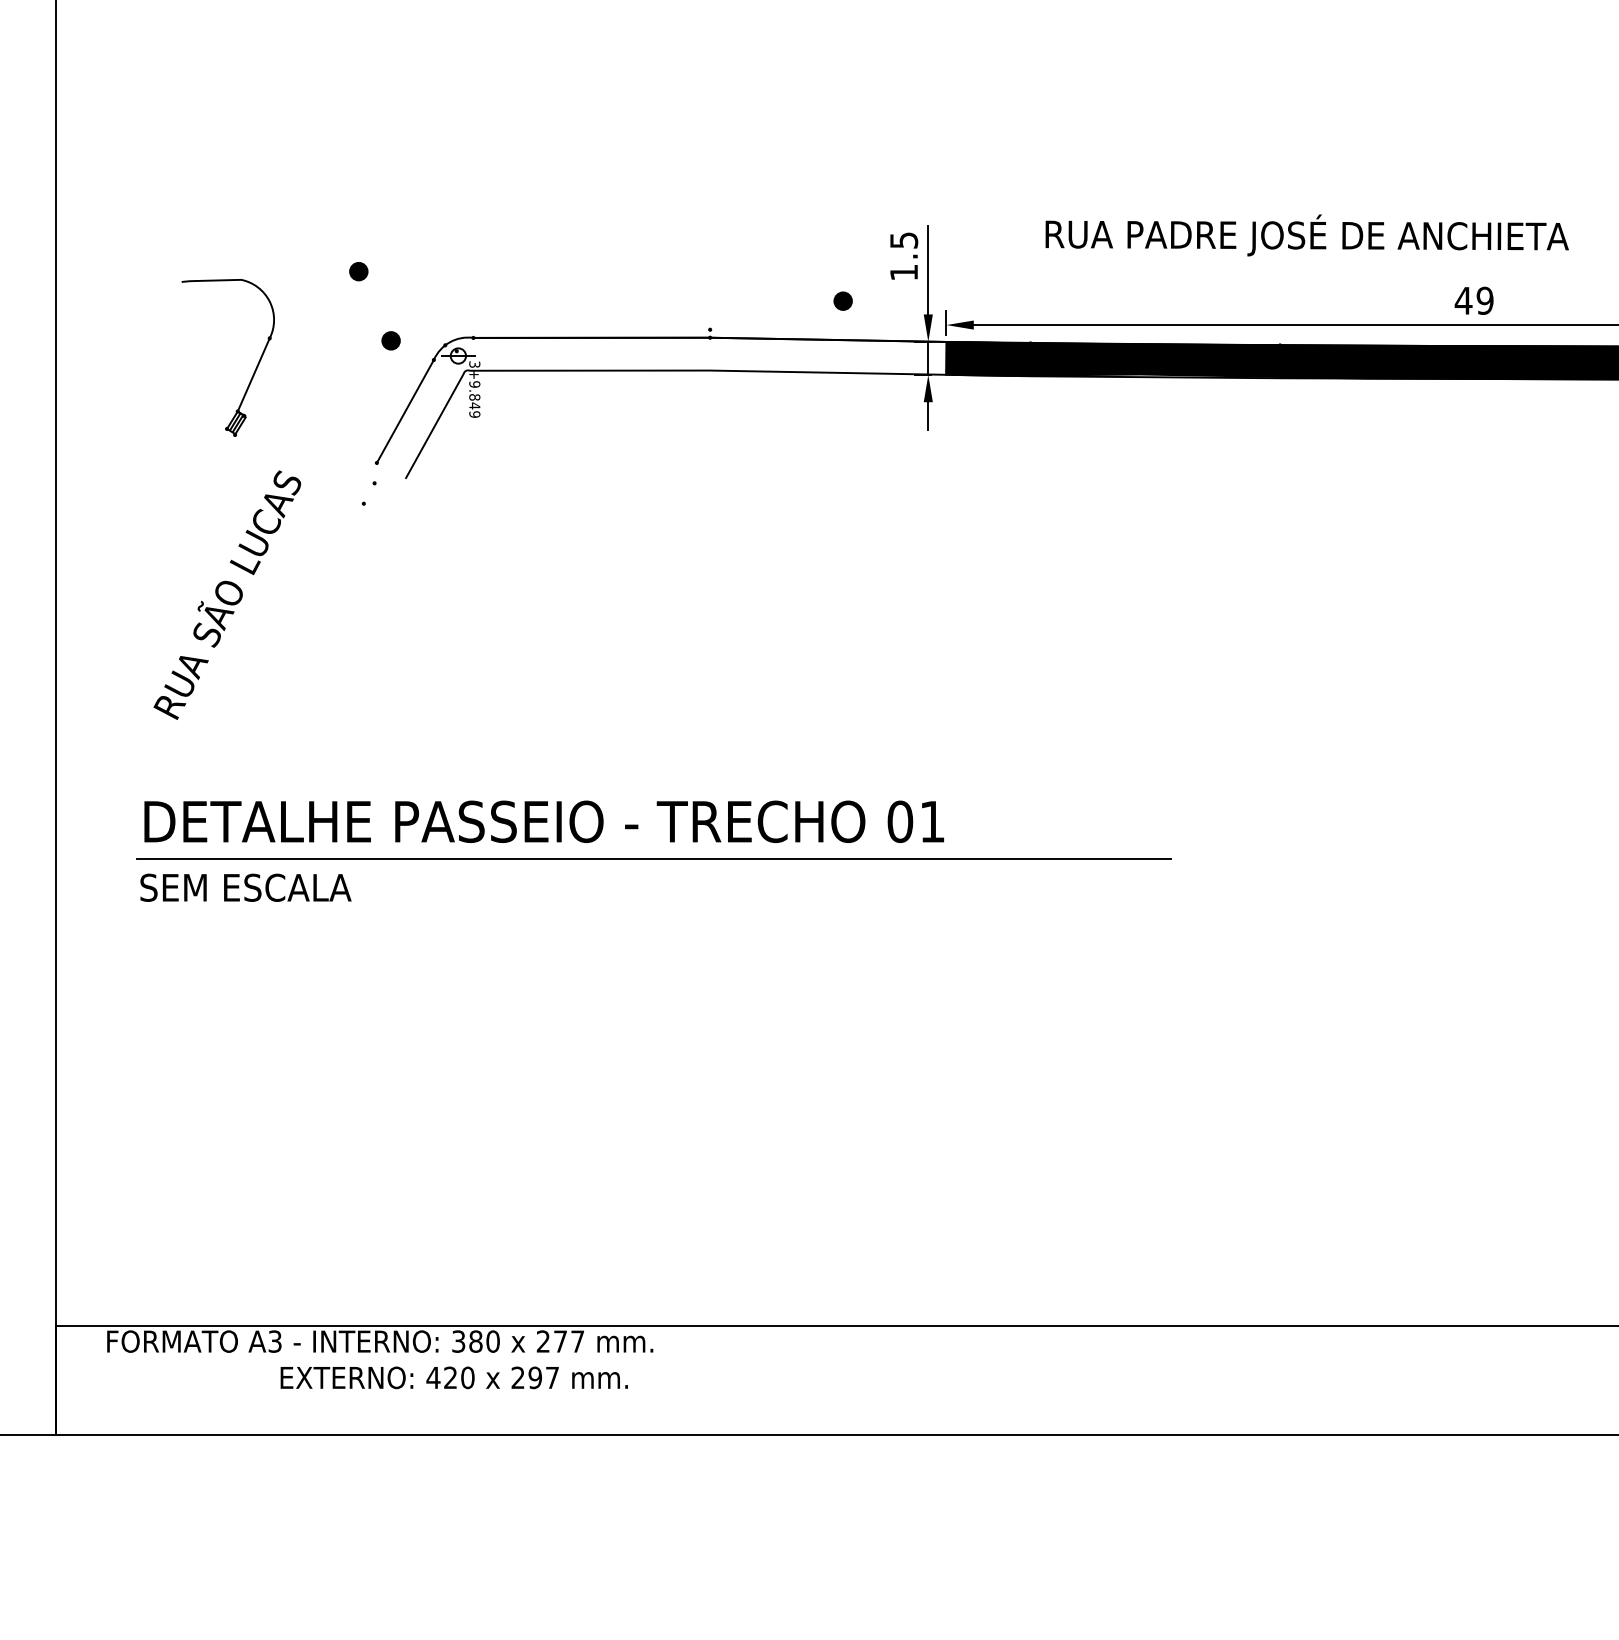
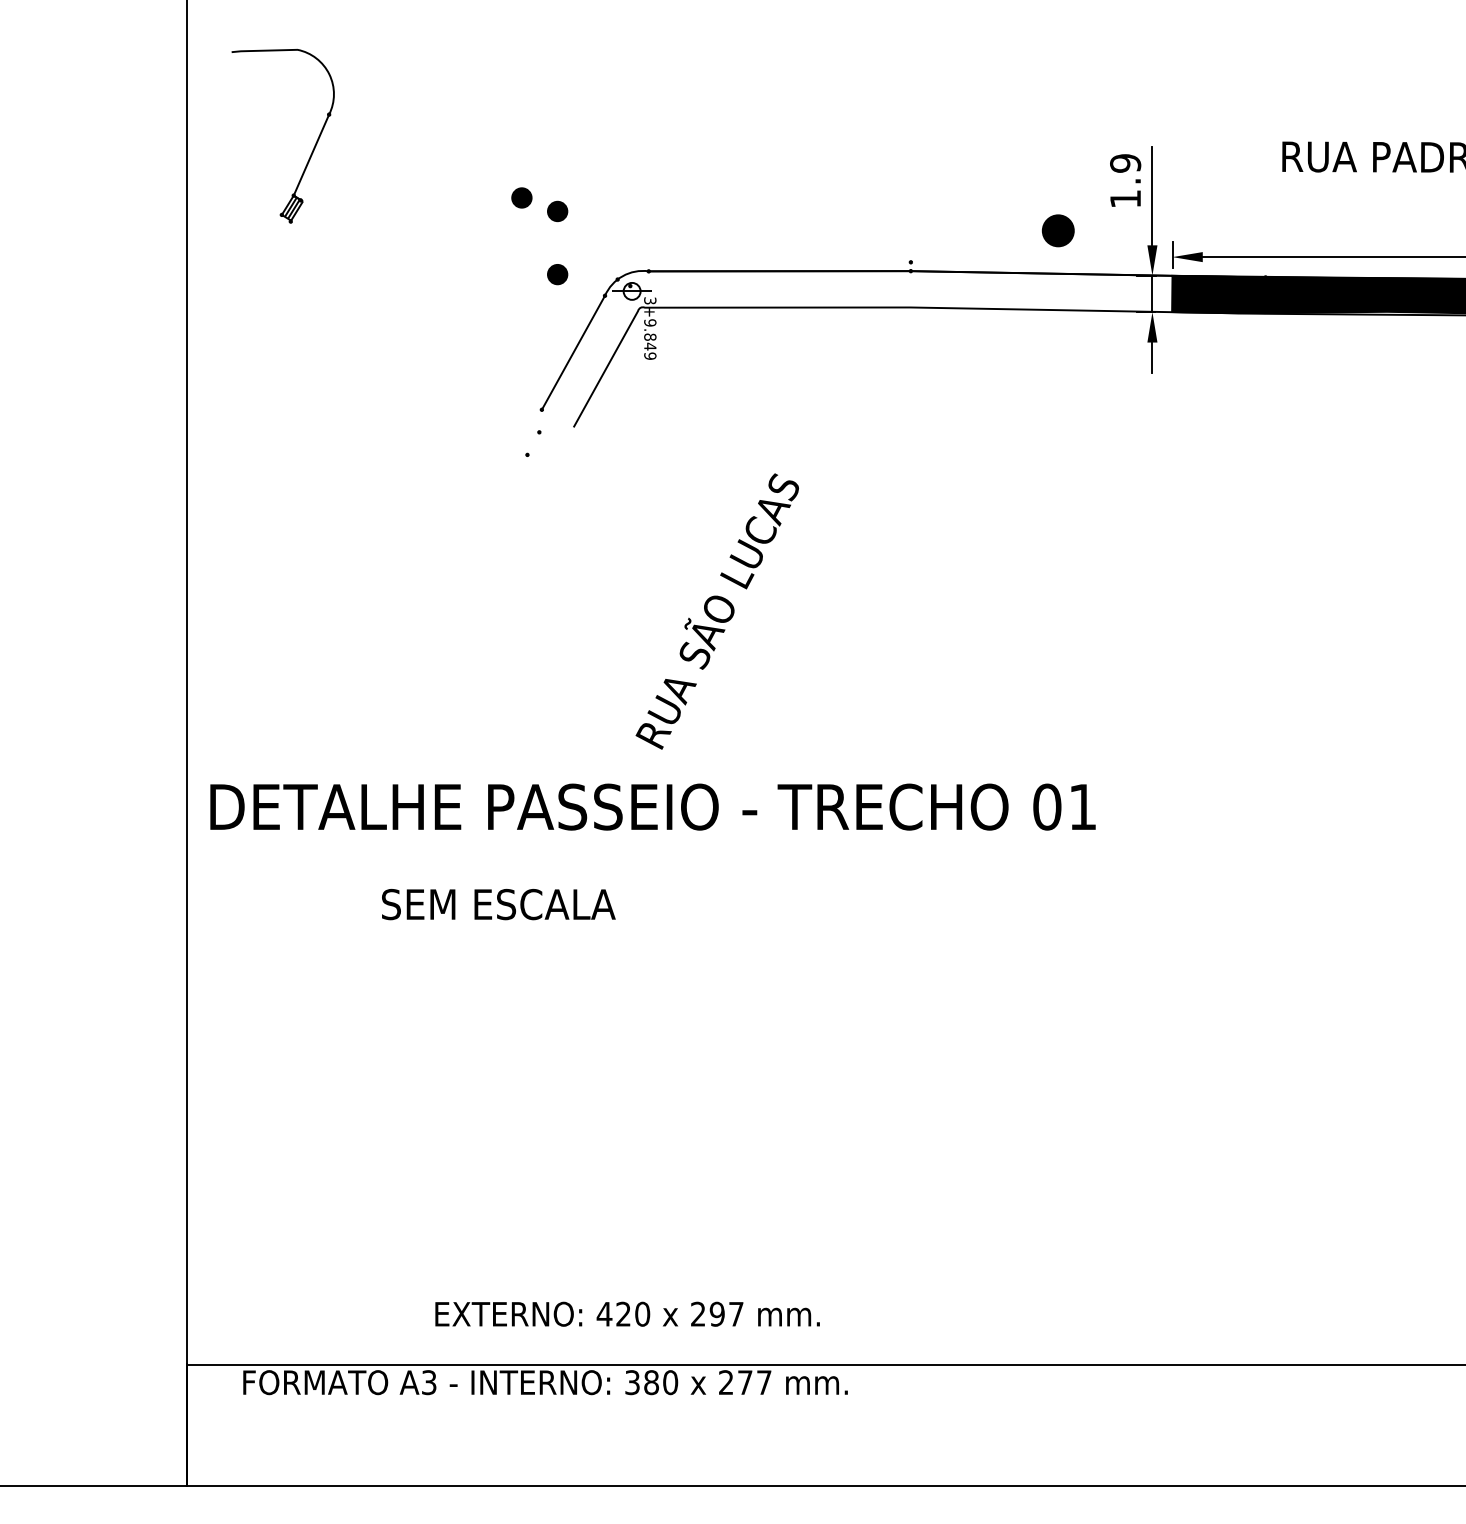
text: (903, 240) -> (1124, 163), 1.5 -> 1.9
part: (390, 283) -> (556, 211), added
part: (842, 300) -> (1057, 229), size x1.6
part: (254, 370) -> (312, 150), moved
text: (227, 594) -> (717, 610), moved
text: (543, 821) -> (652, 806), moved
line: (653, 859) -> (848, 848), removed
text: (245, 887) -> (498, 904), moved
text: (453, 1377) -> (626, 1313), moved

